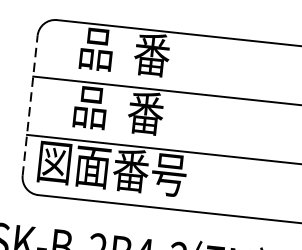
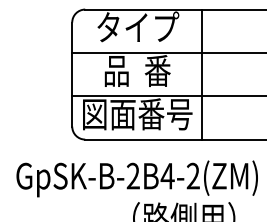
text: (126, 51) -> (138, 27), 品  番 -> タイプ
line: (30, 105) -> (72, 74), dashed -> solid
line: (205, 124) -> (202, 74), added

